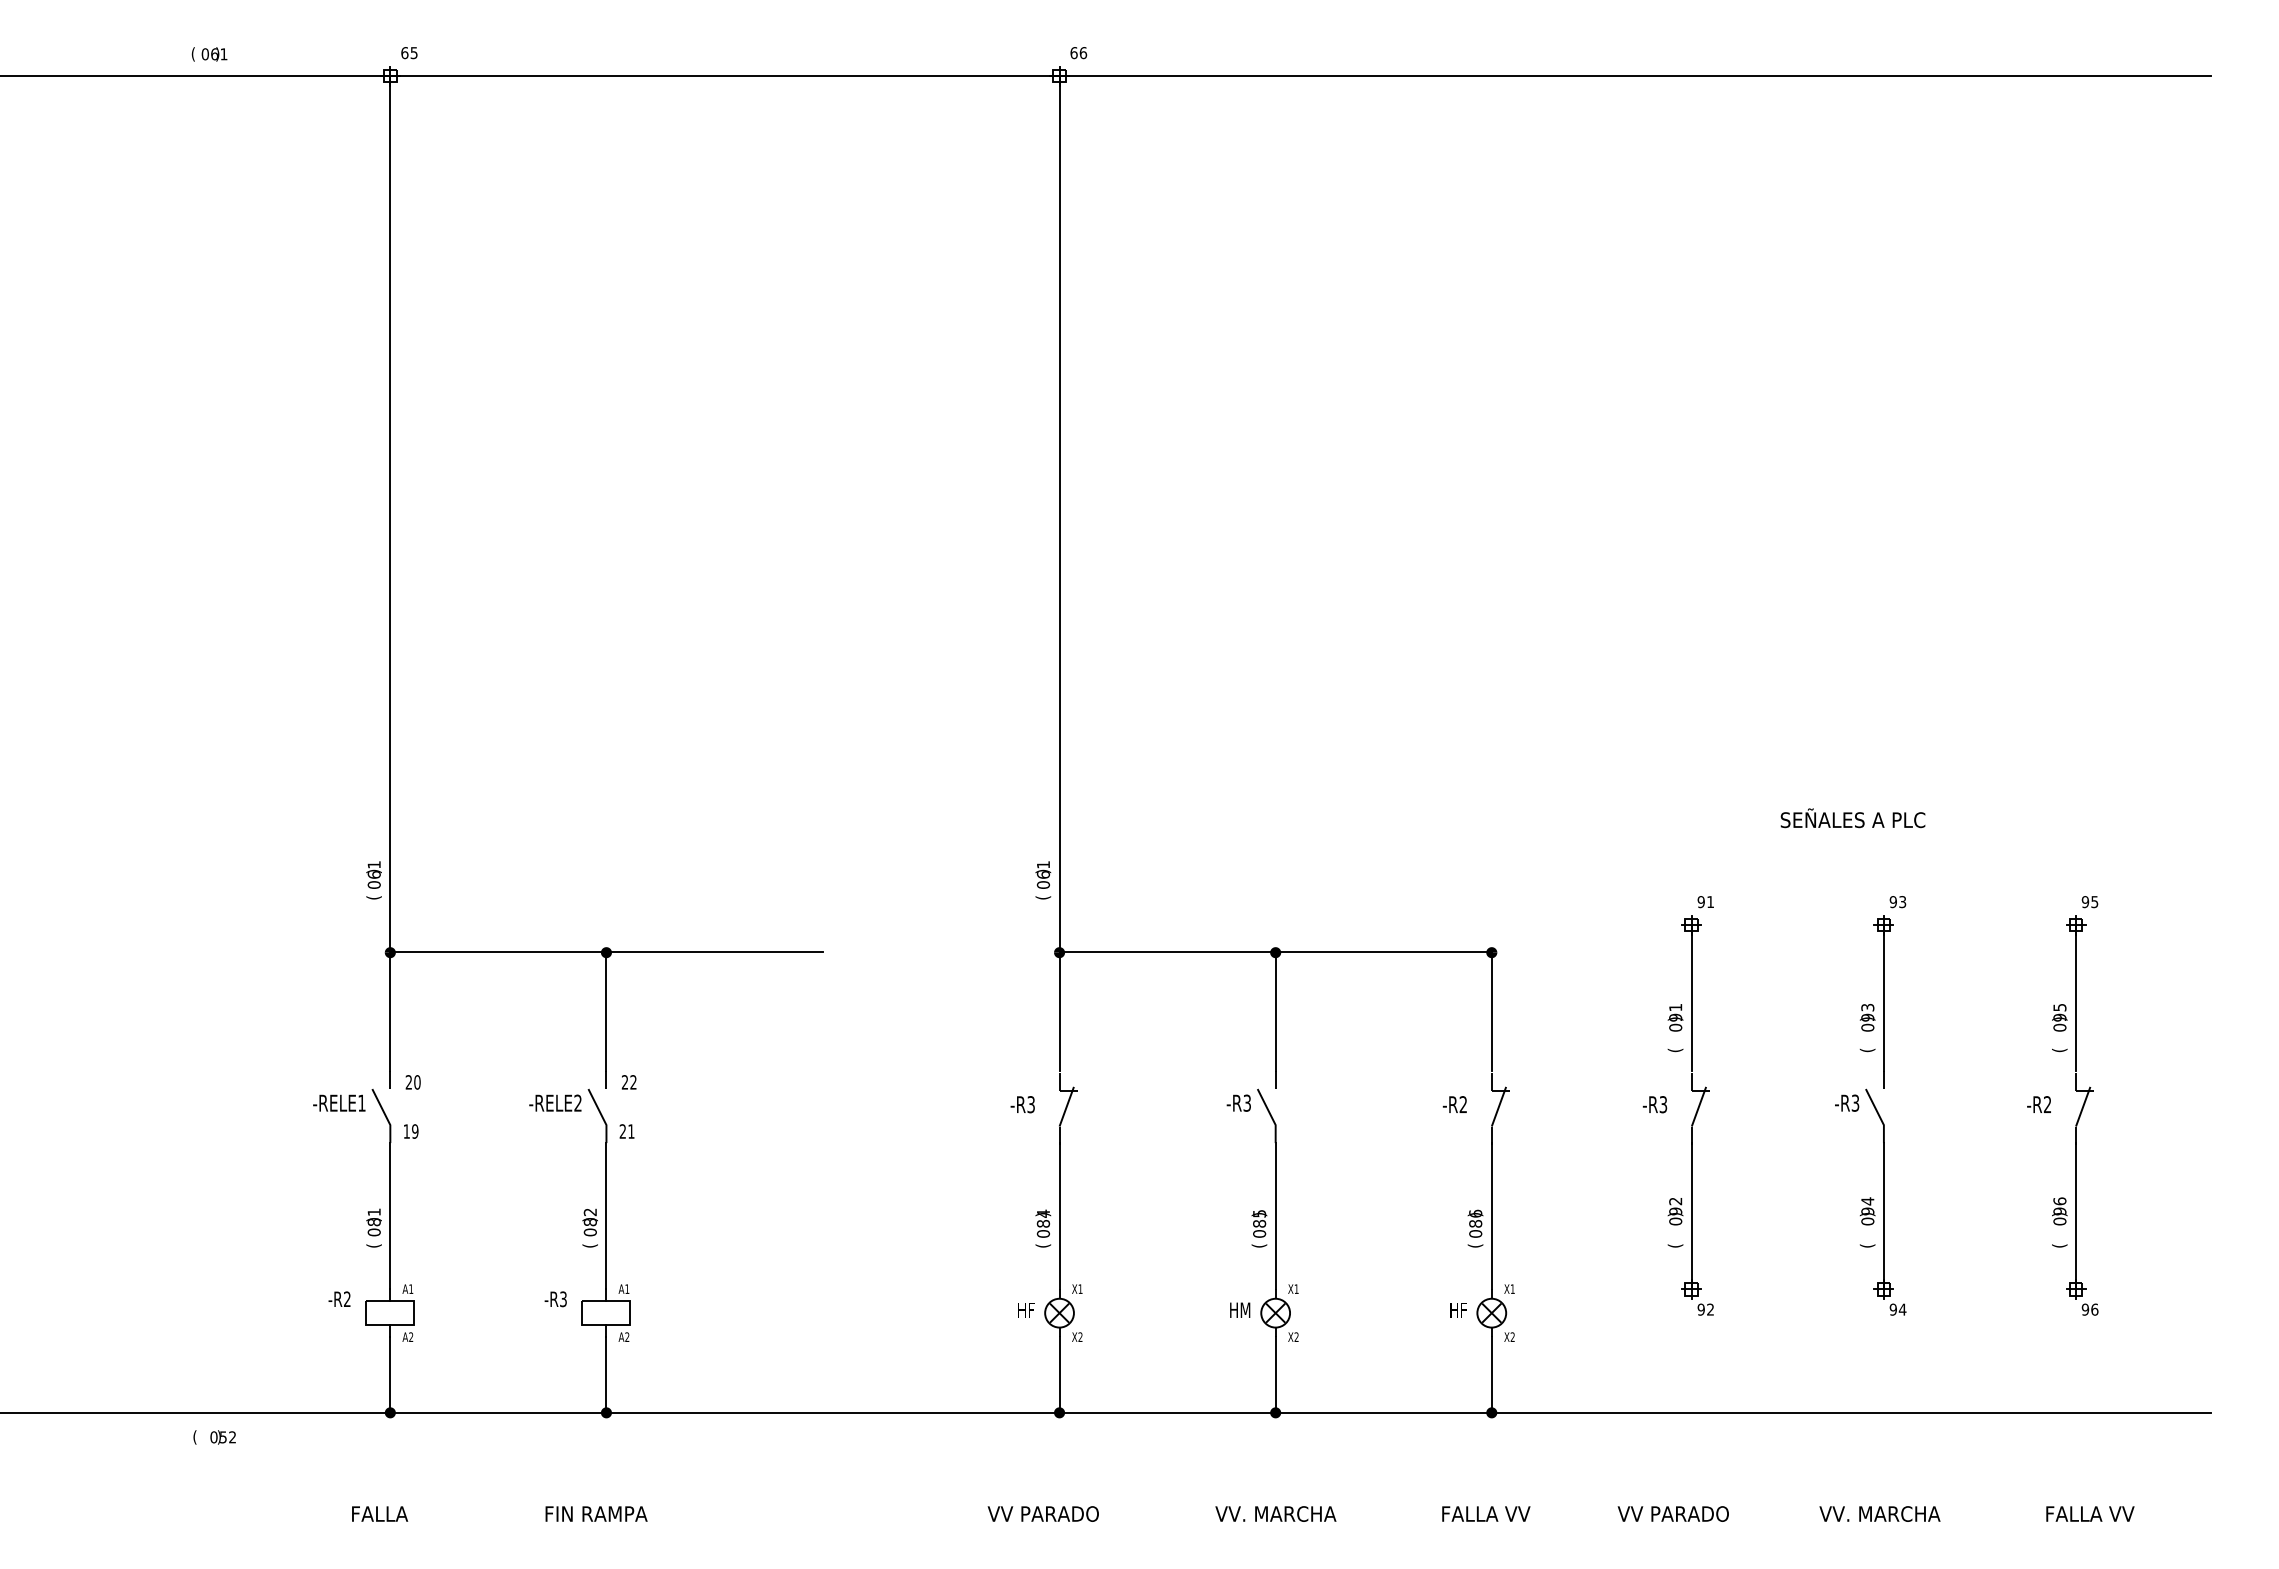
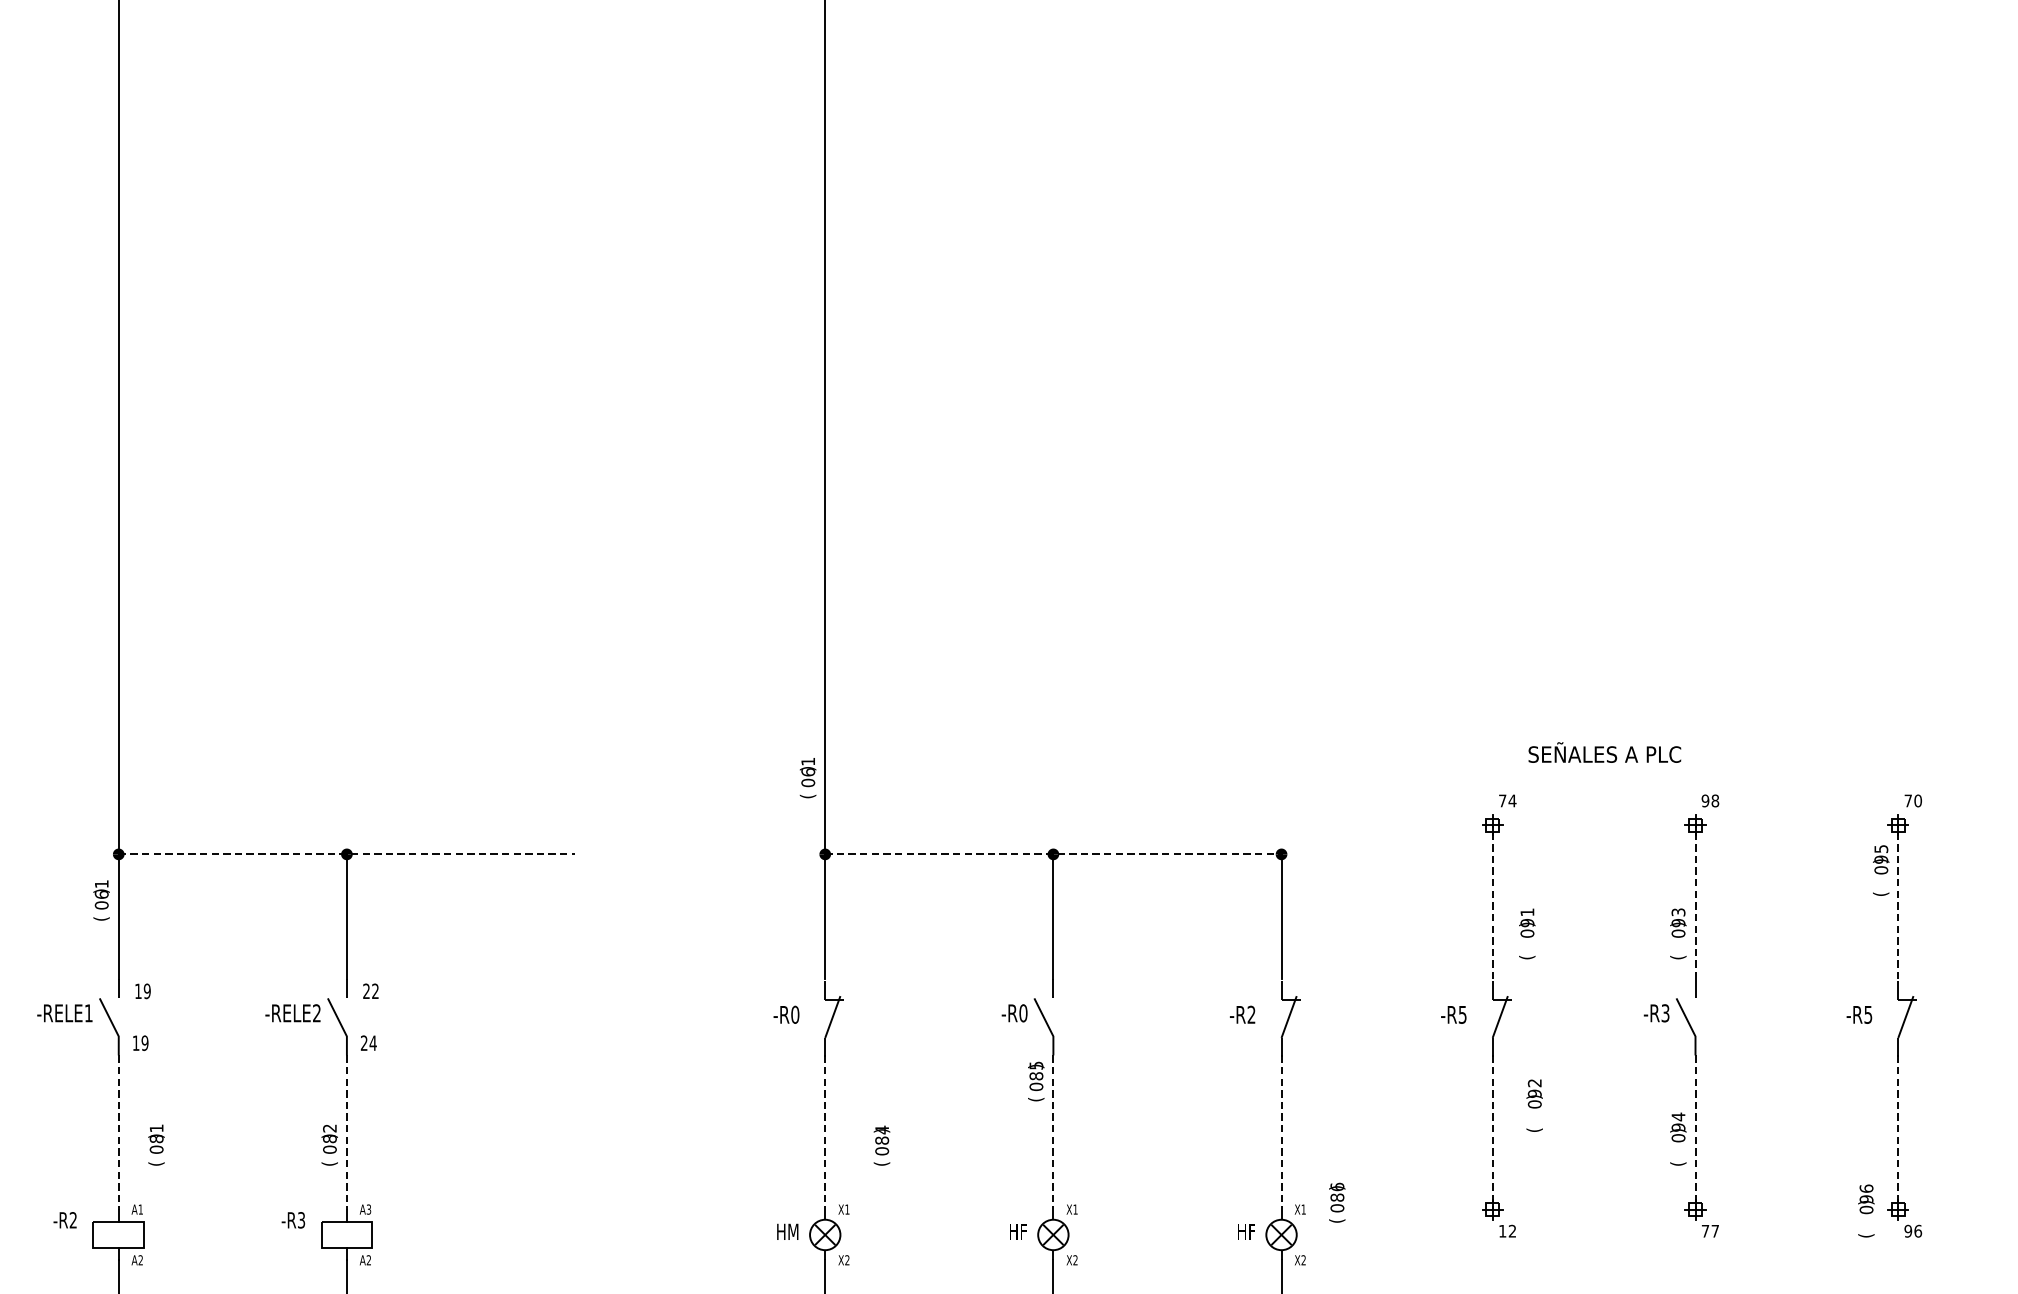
text: (1852, 818) -> (1604, 752), moved
text: (373, 880) -> (100, 900), moved
text: (1705, 902) -> (1507, 801), 91 -> 74
text: (1902, 902) -> (1715, 801), 93 -> 98
text: (2089, 902) -> (1912, 801), 95 -> 70
line: (606, 952) -> (346, 854), solid -> dashed
line: (1276, 952) -> (1054, 854), solid -> dashed
line: (1691, 997) -> (1492, 901), solid -> dashed
line: (1883, 997) -> (1695, 901), solid -> dashed
line: (2076, 997) -> (1898, 901), solid -> dashed
text: (1675, 1028) -> (1527, 934), moved
text: (2059, 1028) -> (1880, 871), moved
text: (412, 1082) -> (142, 991), 20 -> 19
text: (1247, 1102) -> (1023, 1012), -R3 -> -R0
text: (1031, 1104) -> (795, 1014), -R3 -> -R0
text: (1663, 1104) -> (1462, 1014), -R3 -> -R5
text: (2047, 1104) -> (1868, 1014), -R2 -> -R5
text: (630, 1131) -> (372, 1043), 21 -> 24
line: (390, 1216) -> (118, 1132), solid -> dashed
line: (606, 1216) -> (346, 1132), solid -> dashed
line: (1059, 1216) -> (825, 1132), solid -> dashed
line: (1275, 1216) -> (1053, 1132), solid -> dashed
line: (1491, 1216) -> (1281, 1132), solid -> dashed
line: (1691, 1216) -> (1492, 1132), solid -> dashed
line: (1883, 1216) -> (1695, 1132), solid -> dashed
line: (2076, 1216) -> (1898, 1132), solid -> dashed
text: (1675, 1222) -> (1534, 1105), moved
text: (2059, 1222) -> (1866, 1211), moved
text: (373, 1227) -> (155, 1144), moved
text: (1043, 1228) -> (882, 1145), moved
text: (1259, 1228) -> (1036, 1081), moved
text: (1475, 1228) -> (1337, 1202), moved
text: (627, 1288) -> (369, 1208), A1 -> A3
text: (1024, 1309) -> (788, 1231), HF -> HM
text: (1240, 1309) -> (1016, 1231), HM -> HF
text: (1700, 1309) -> (1501, 1231), 92 -> 12
text: (1897, 1309) -> (1709, 1231), 94 -> 77

